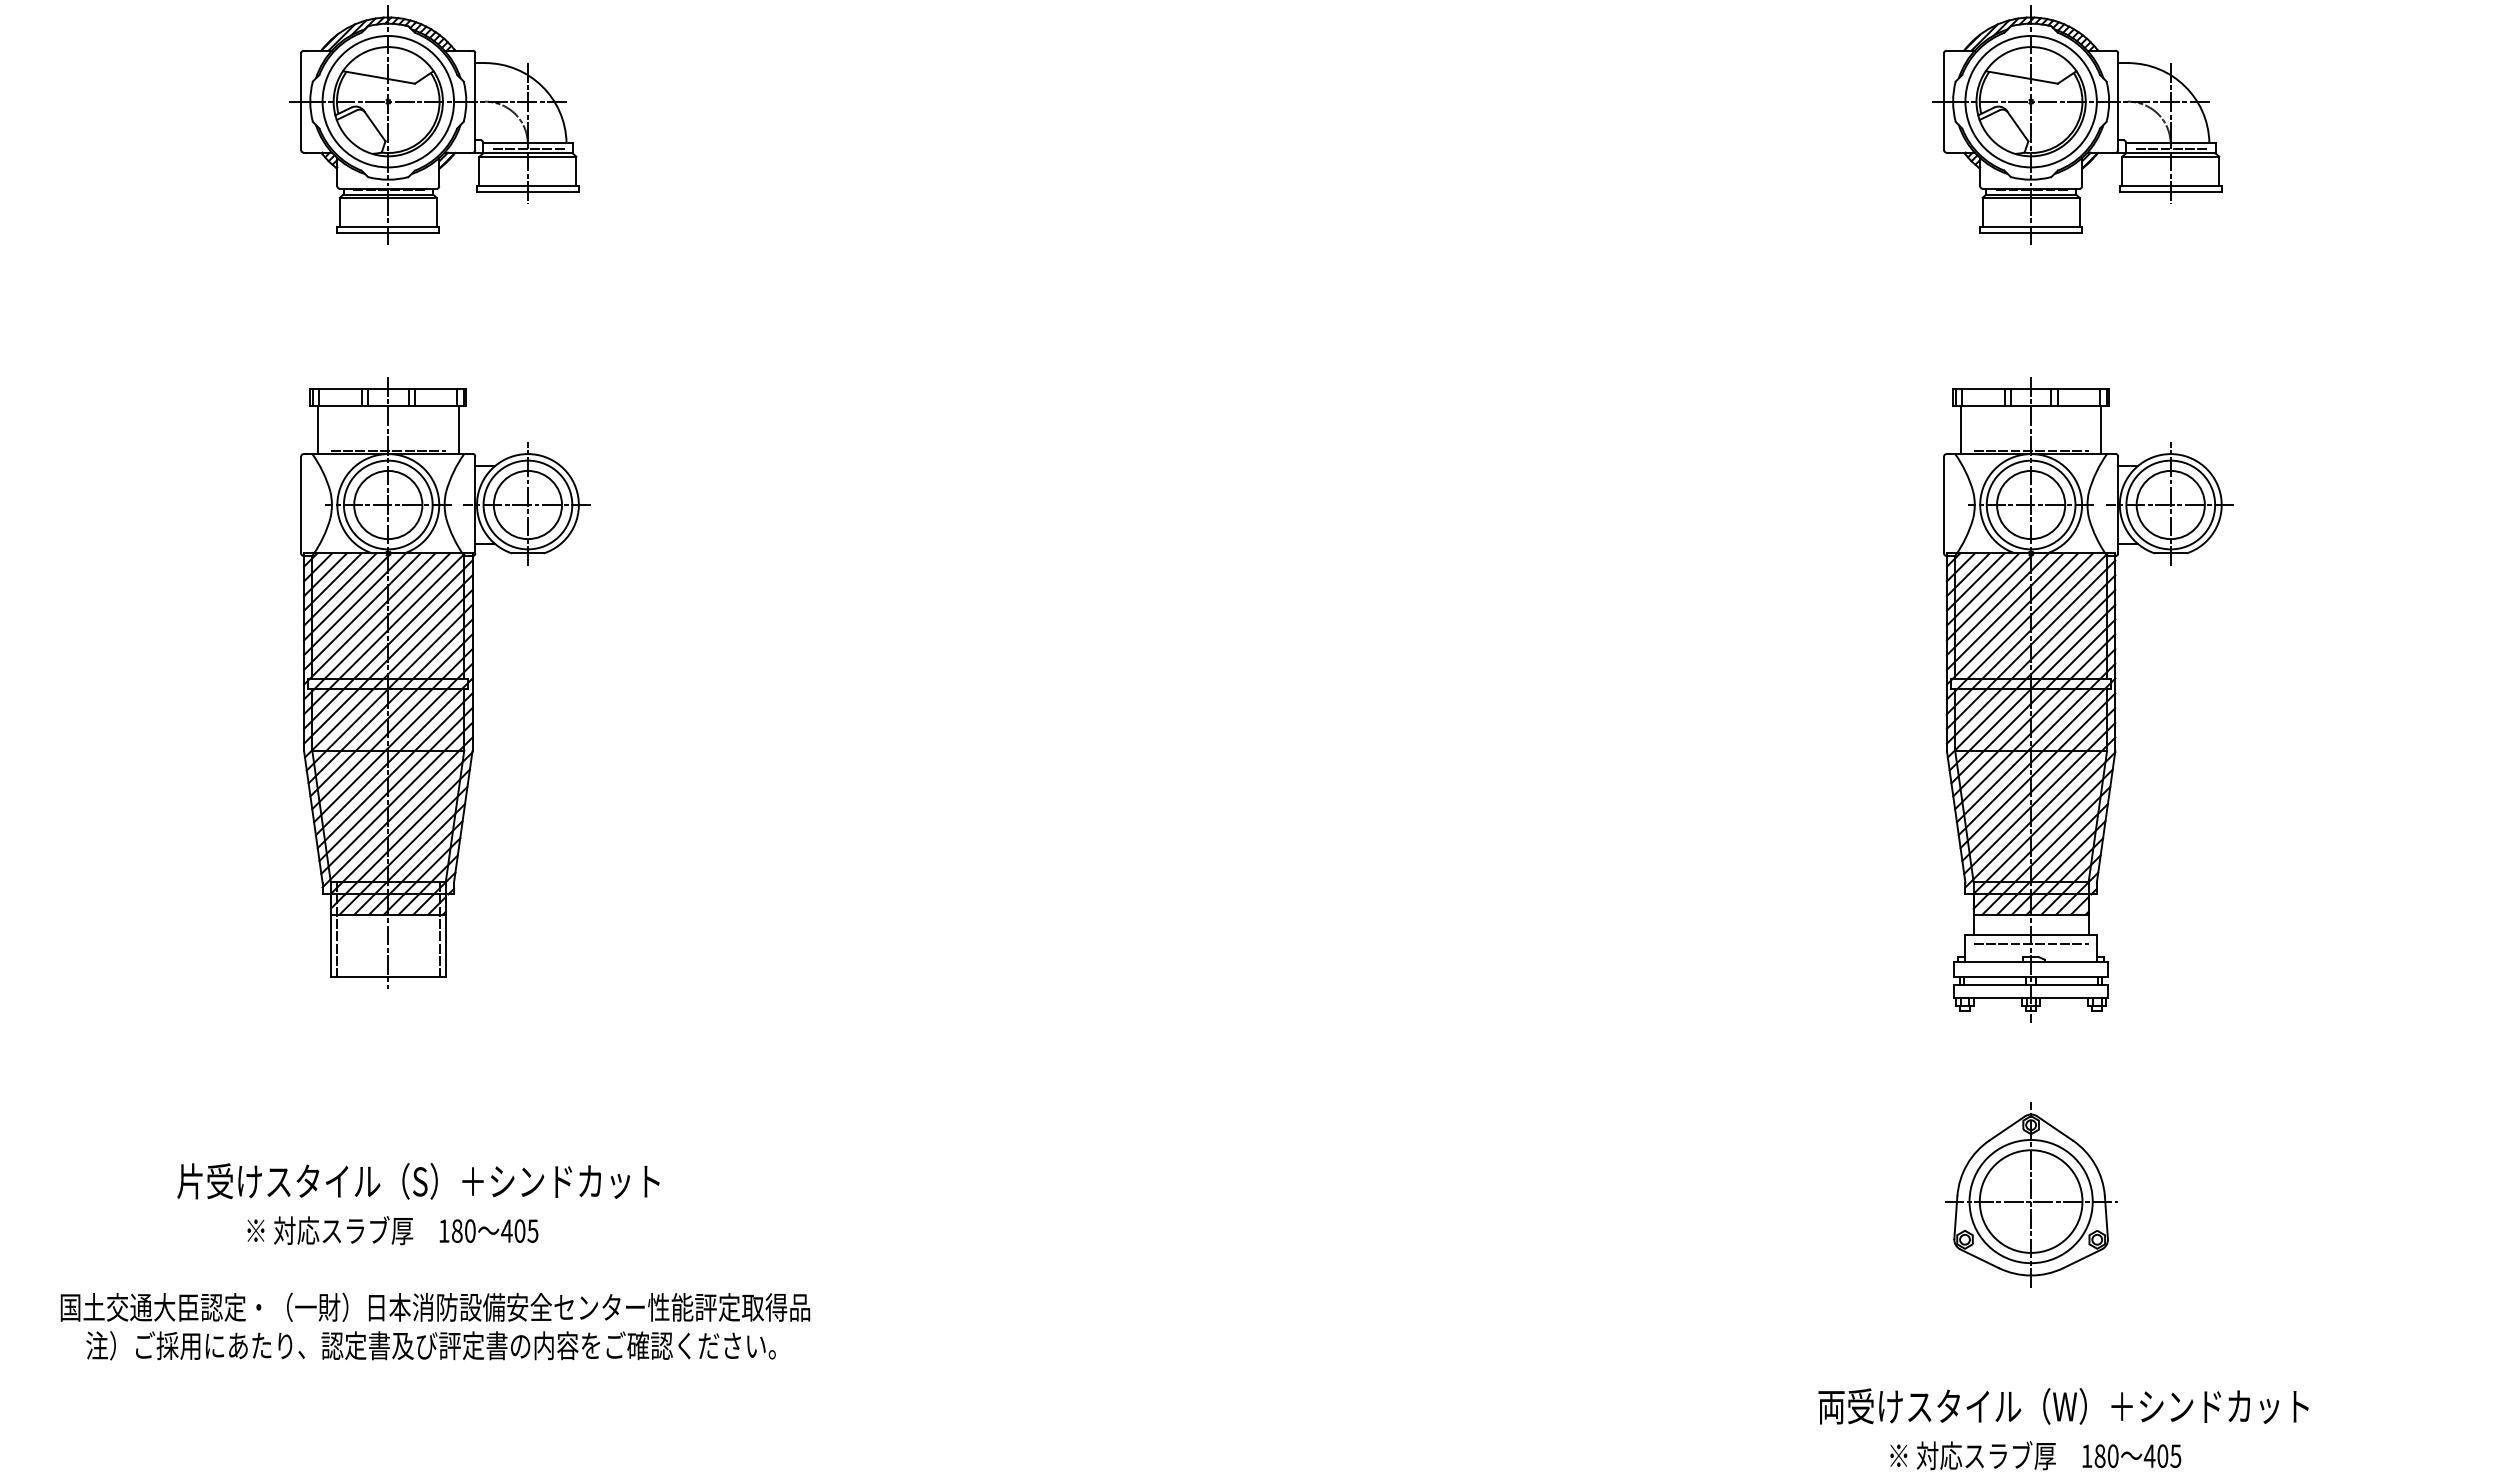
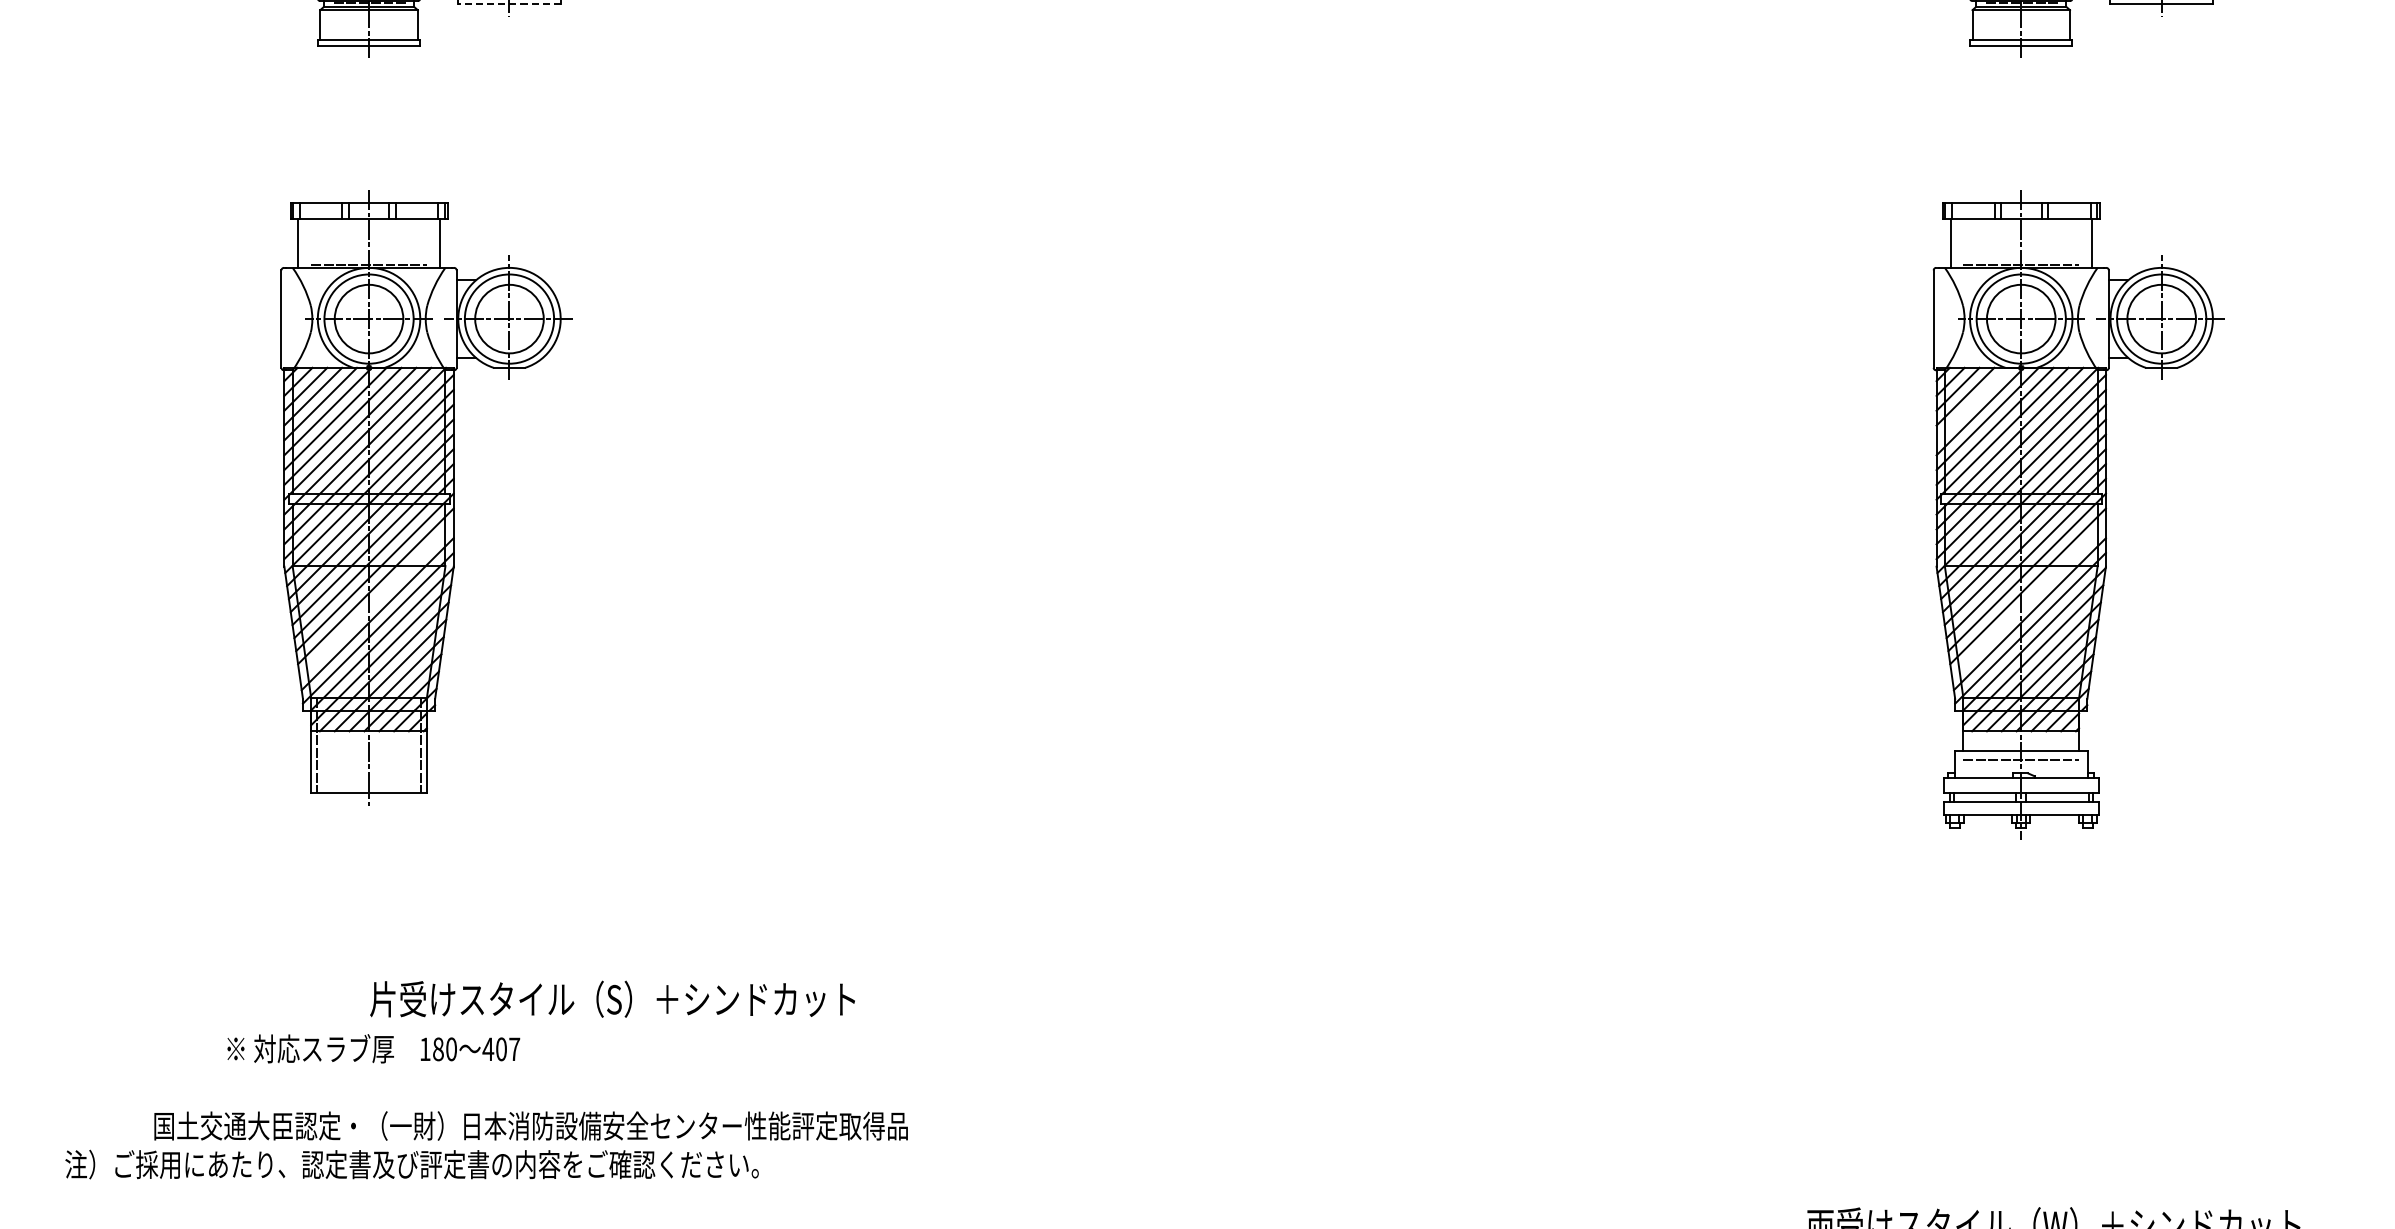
line: (527, 192) -> (509, 4), solid -> dashed
line: (1982, 589) -> (1972, 404), removed
line: (395, 784) -> (376, 600), removed
line: (2038, 784) -> (2028, 600), removed
text: (418, 1181) -> (612, 999), moved
part: (2031, 1194) -> (2021, 1012), removed
text: (532, 1230) -> (514, 1048), 405 -> 407
text: (435, 1306) -> (531, 1125), moved

